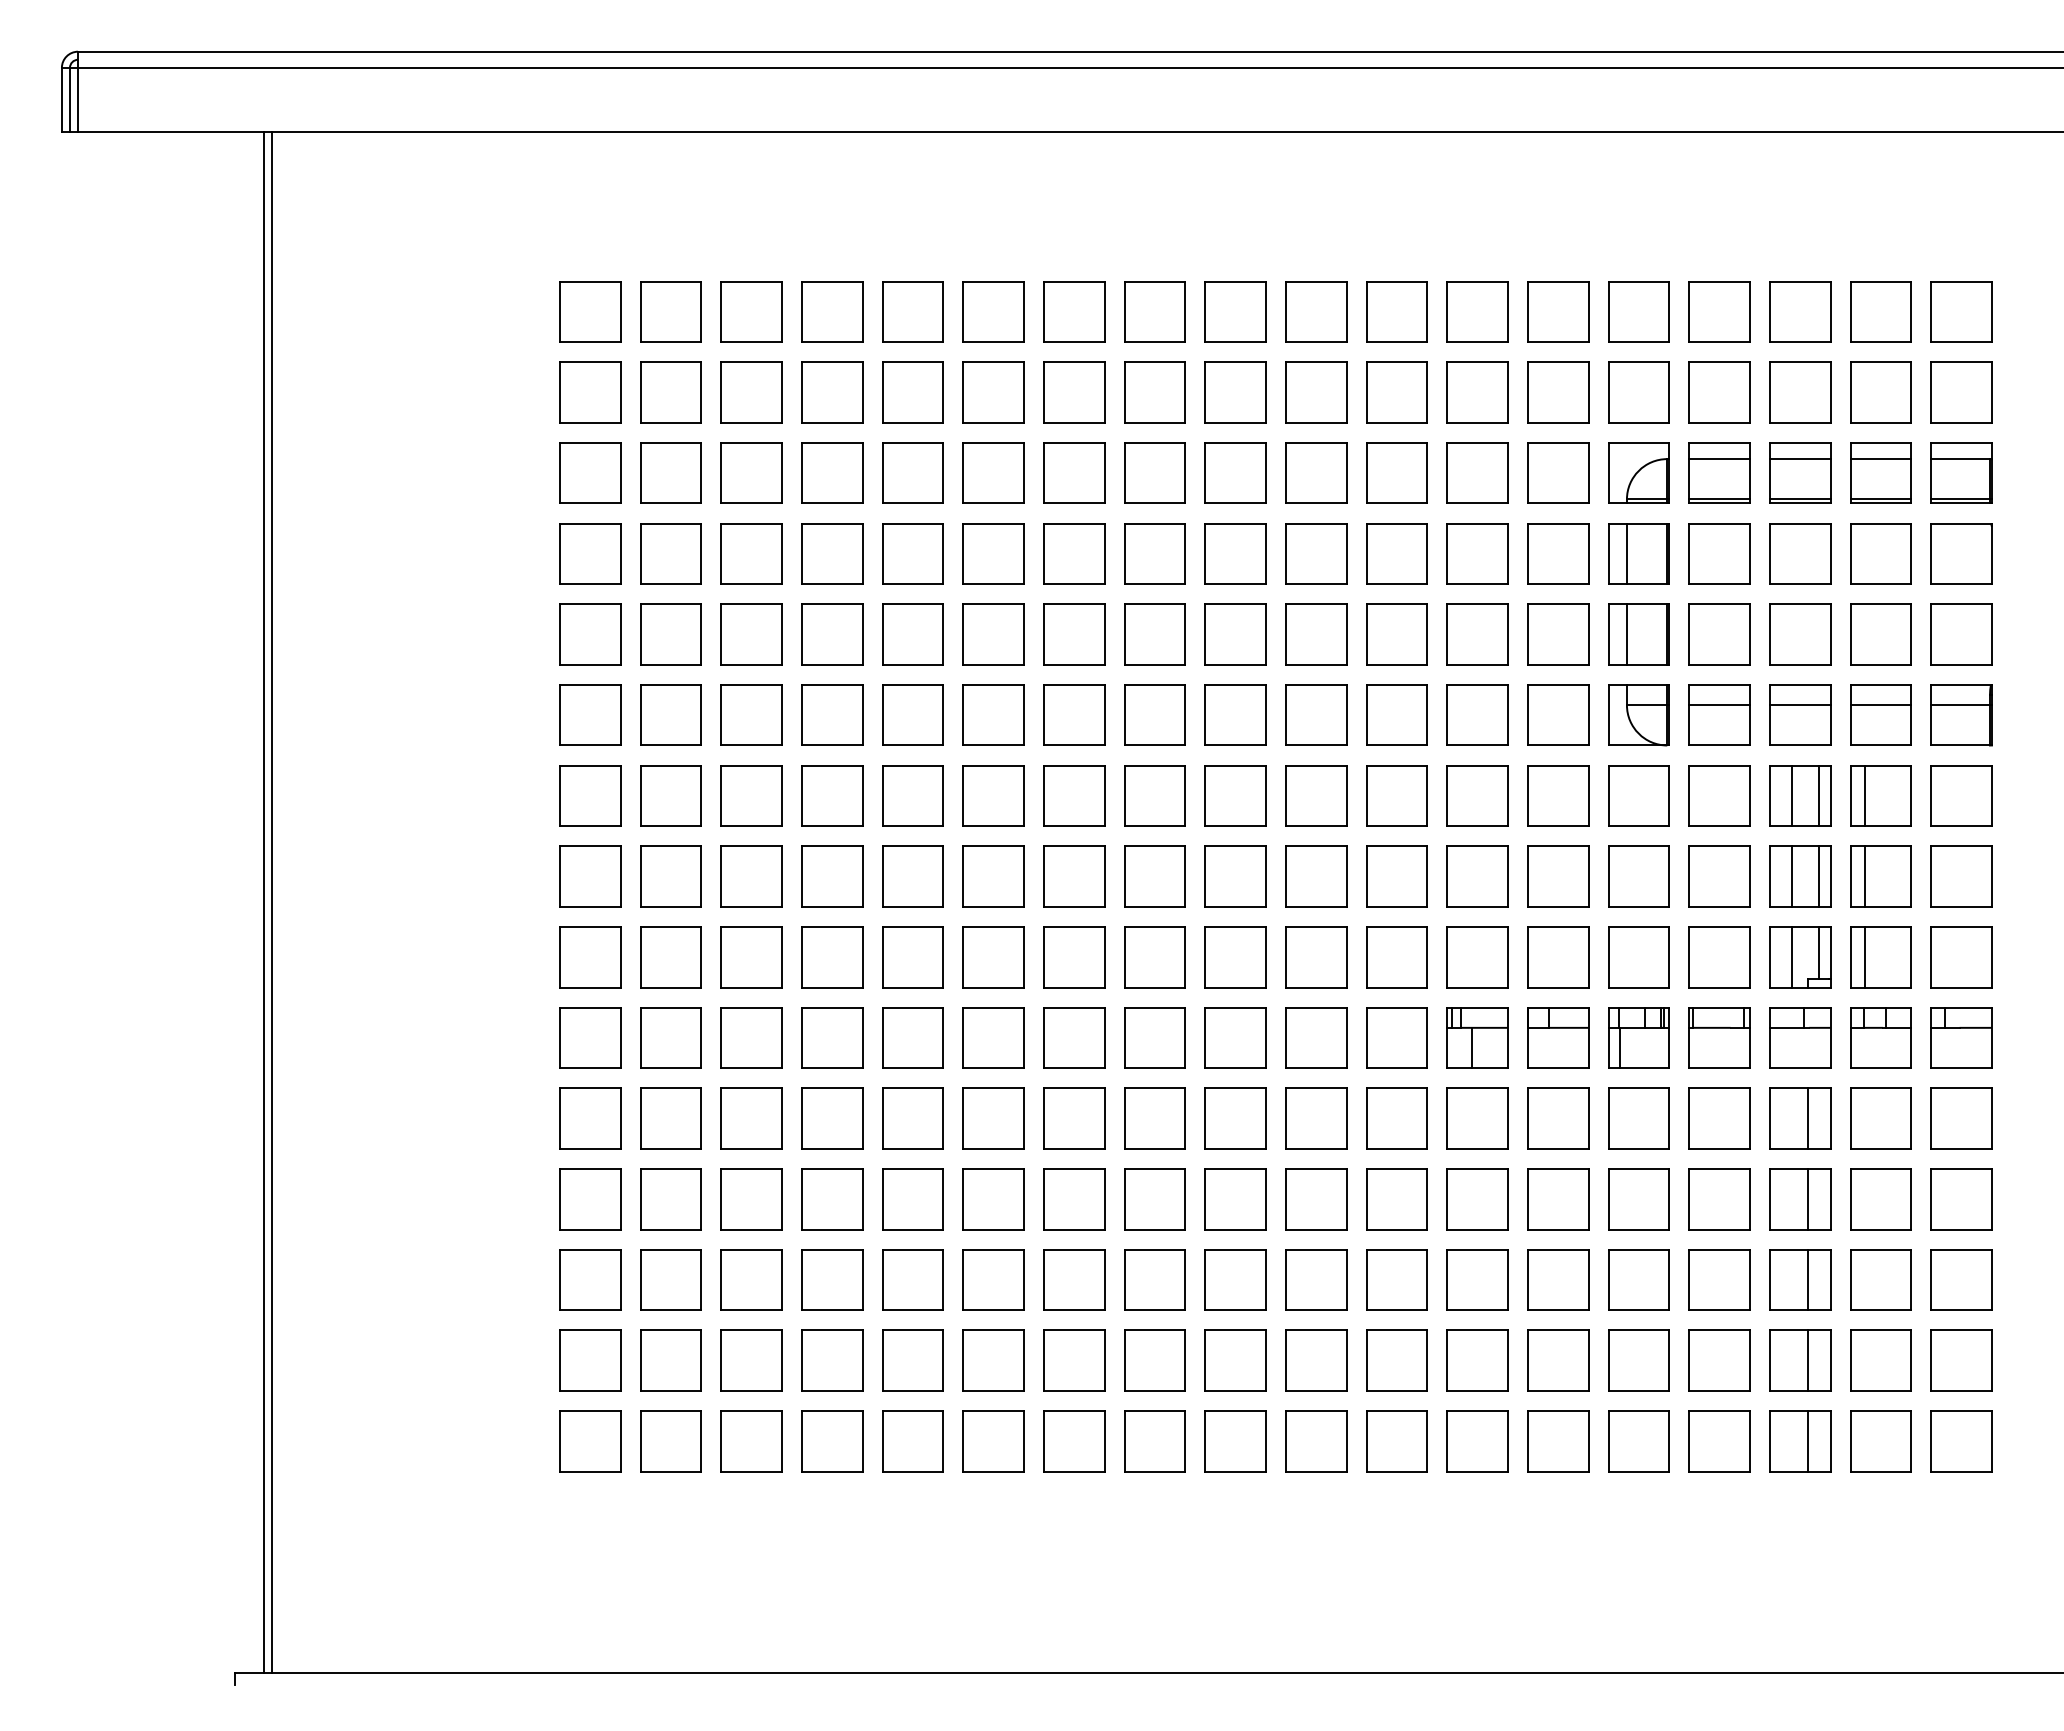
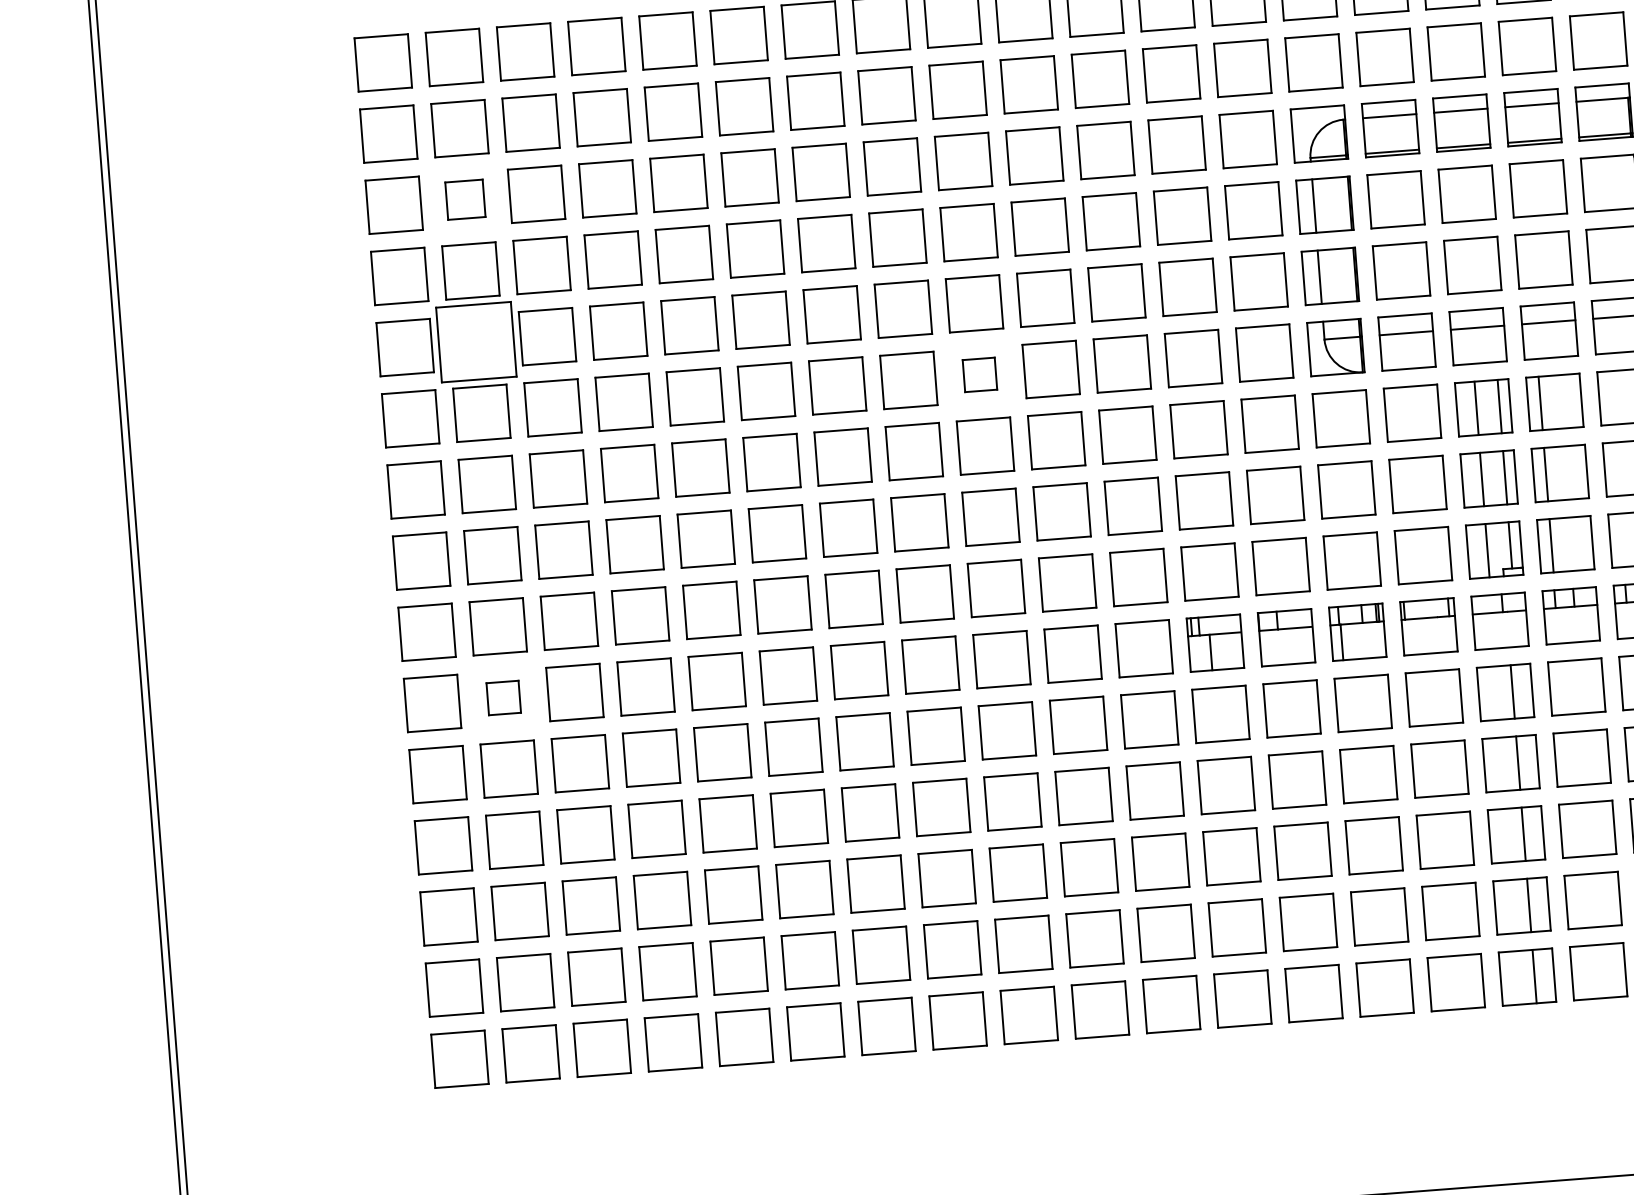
part: (670, 472) -> (464, 199), size x0.7
part: (670, 634) -> (475, 342), size x1.4
part: (1235, 714) -> (979, 374), size x0.6
part: (670, 1037) -> (503, 697), size x0.6

